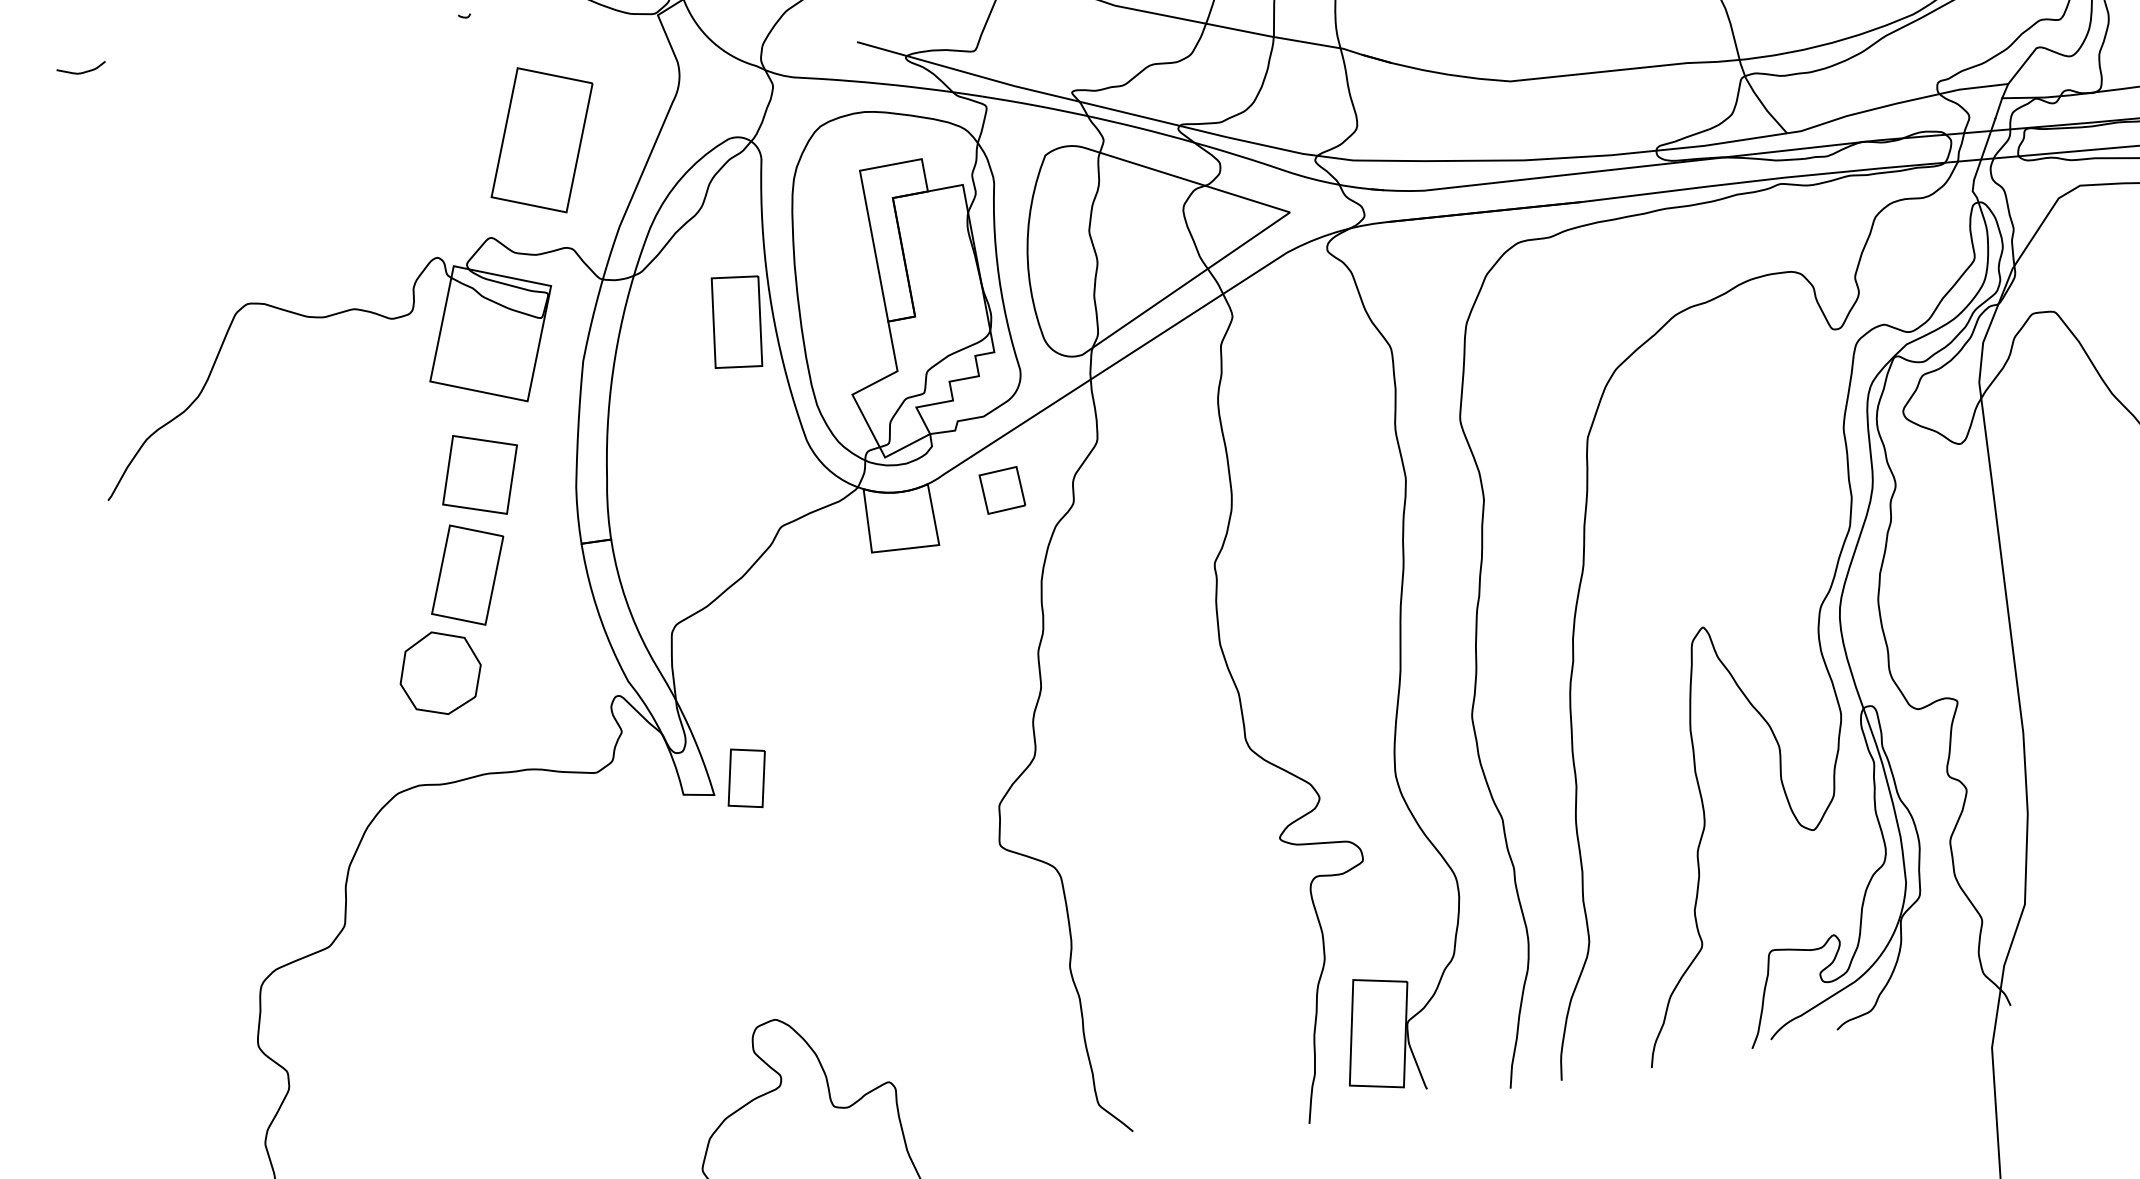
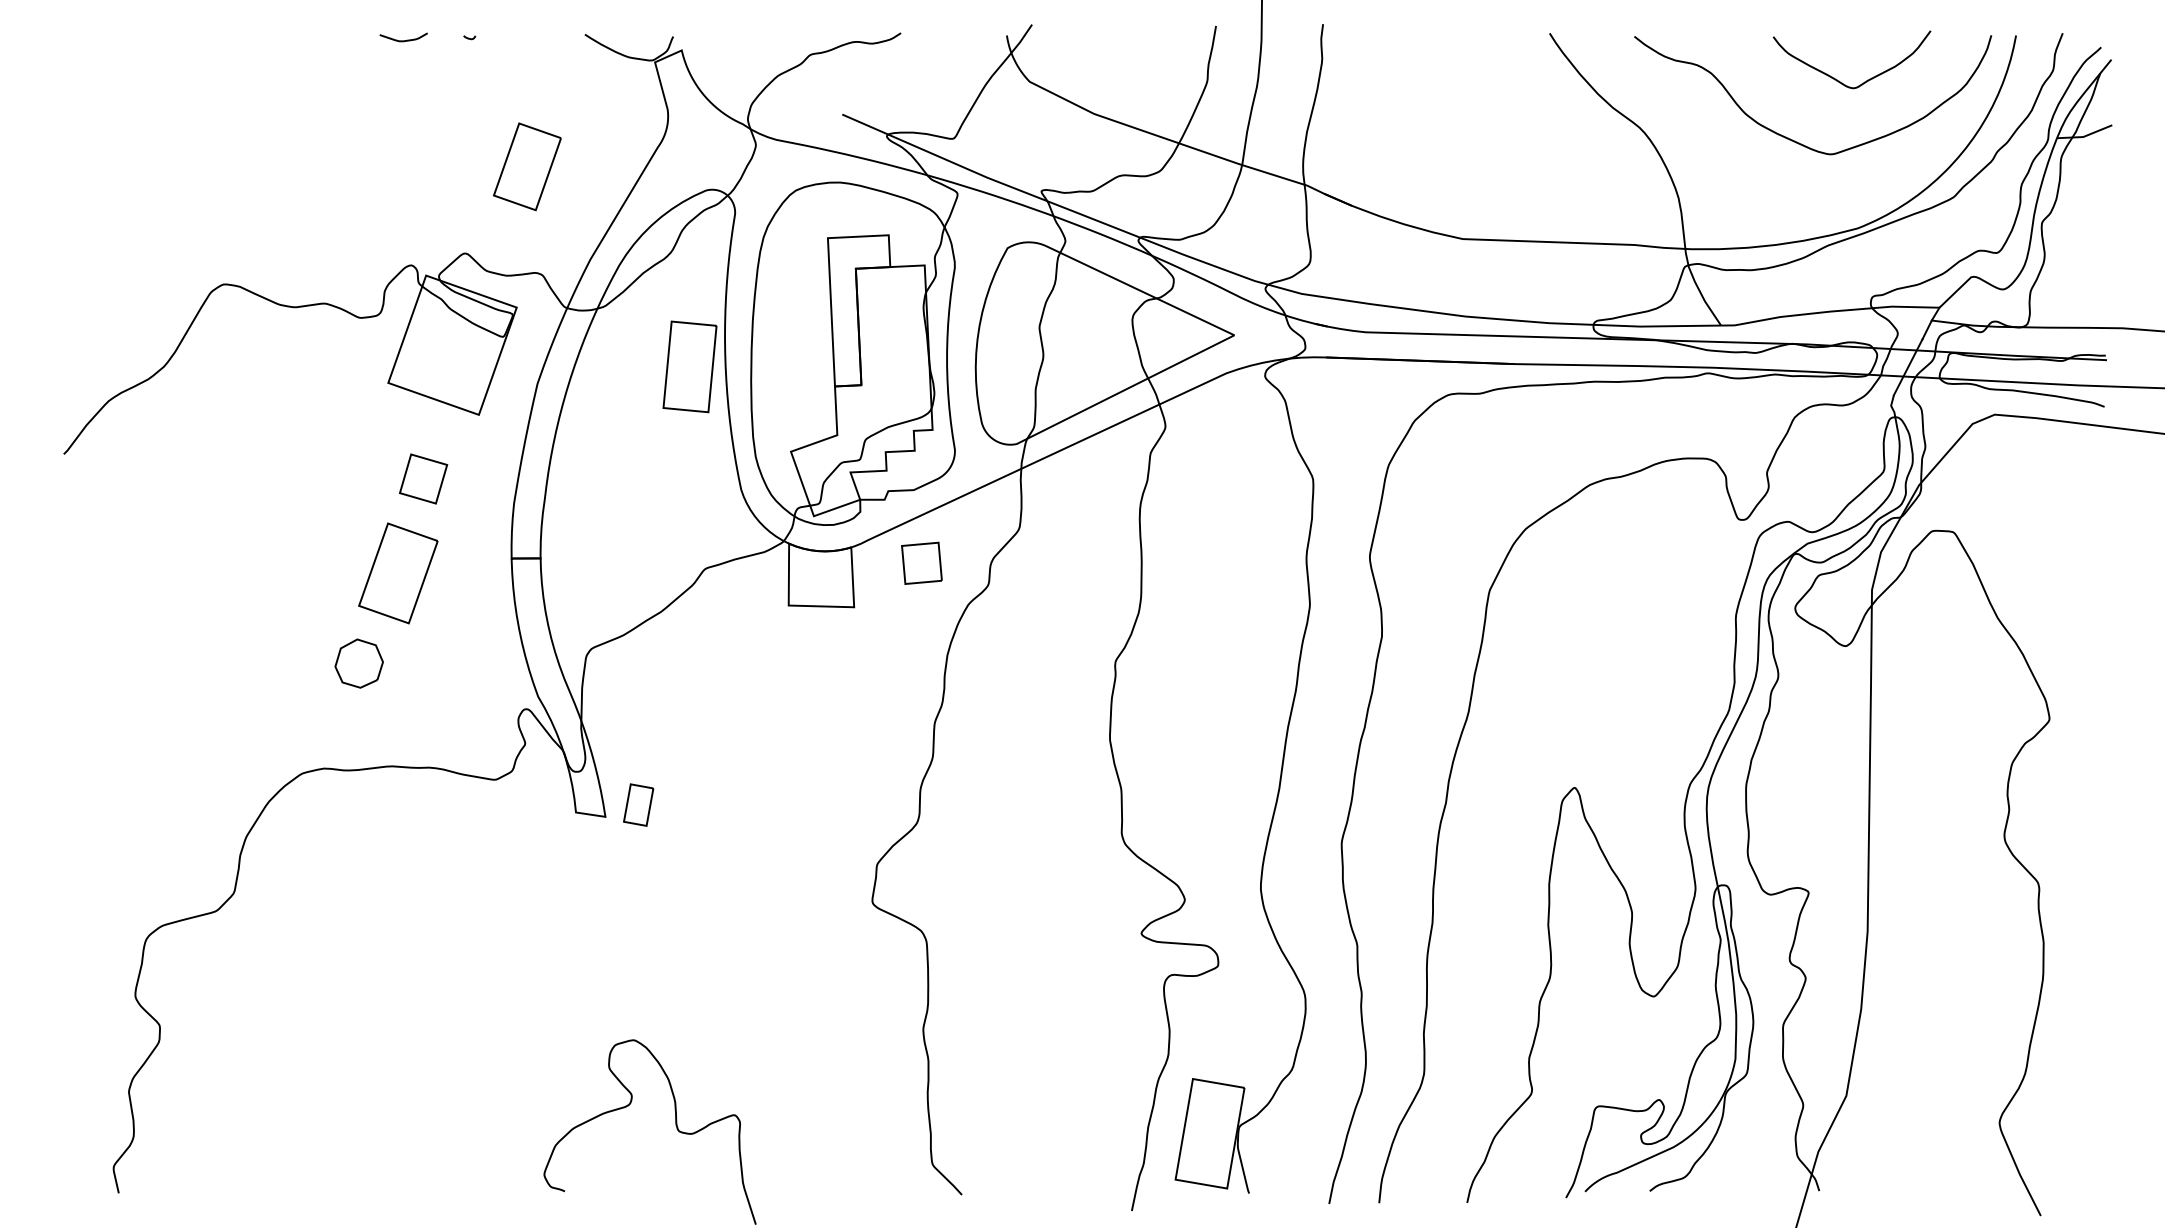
curve: (81, 72) -> (403, 40), moved
part: (542, 140) -> (527, 166), size x0.6
part: (479, 474) -> (423, 478), size x0.6
part: (439, 673) -> (358, 663), size x0.6
part: (746, 777) -> (638, 804), size x0.7

